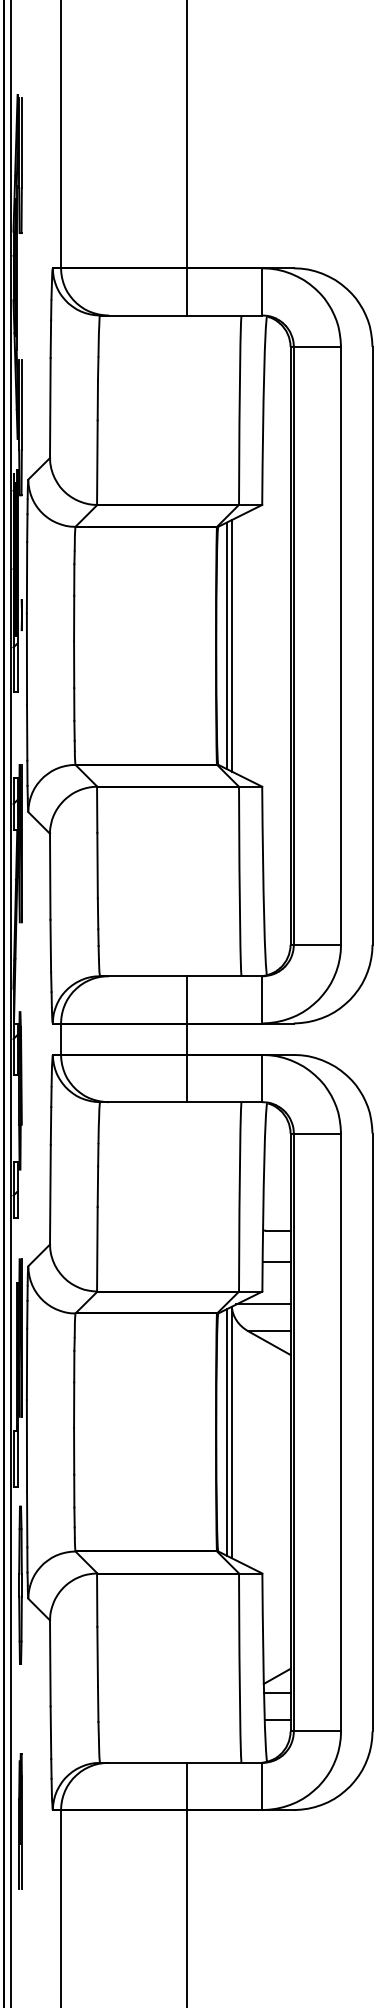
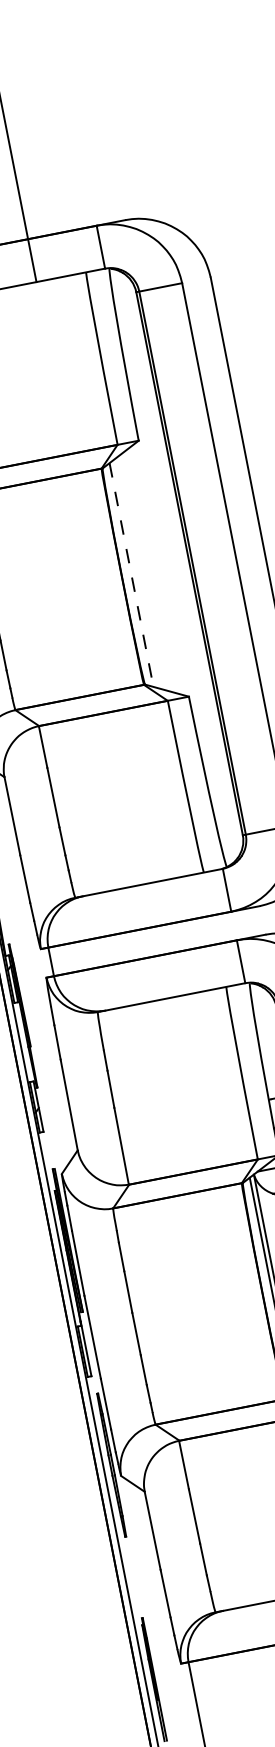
line: (231, 645) -> (135, 573), removed
line: (226, 646) -> (131, 575), solid -> dashed
line: (186, 1039) -> (165, 939), removed

